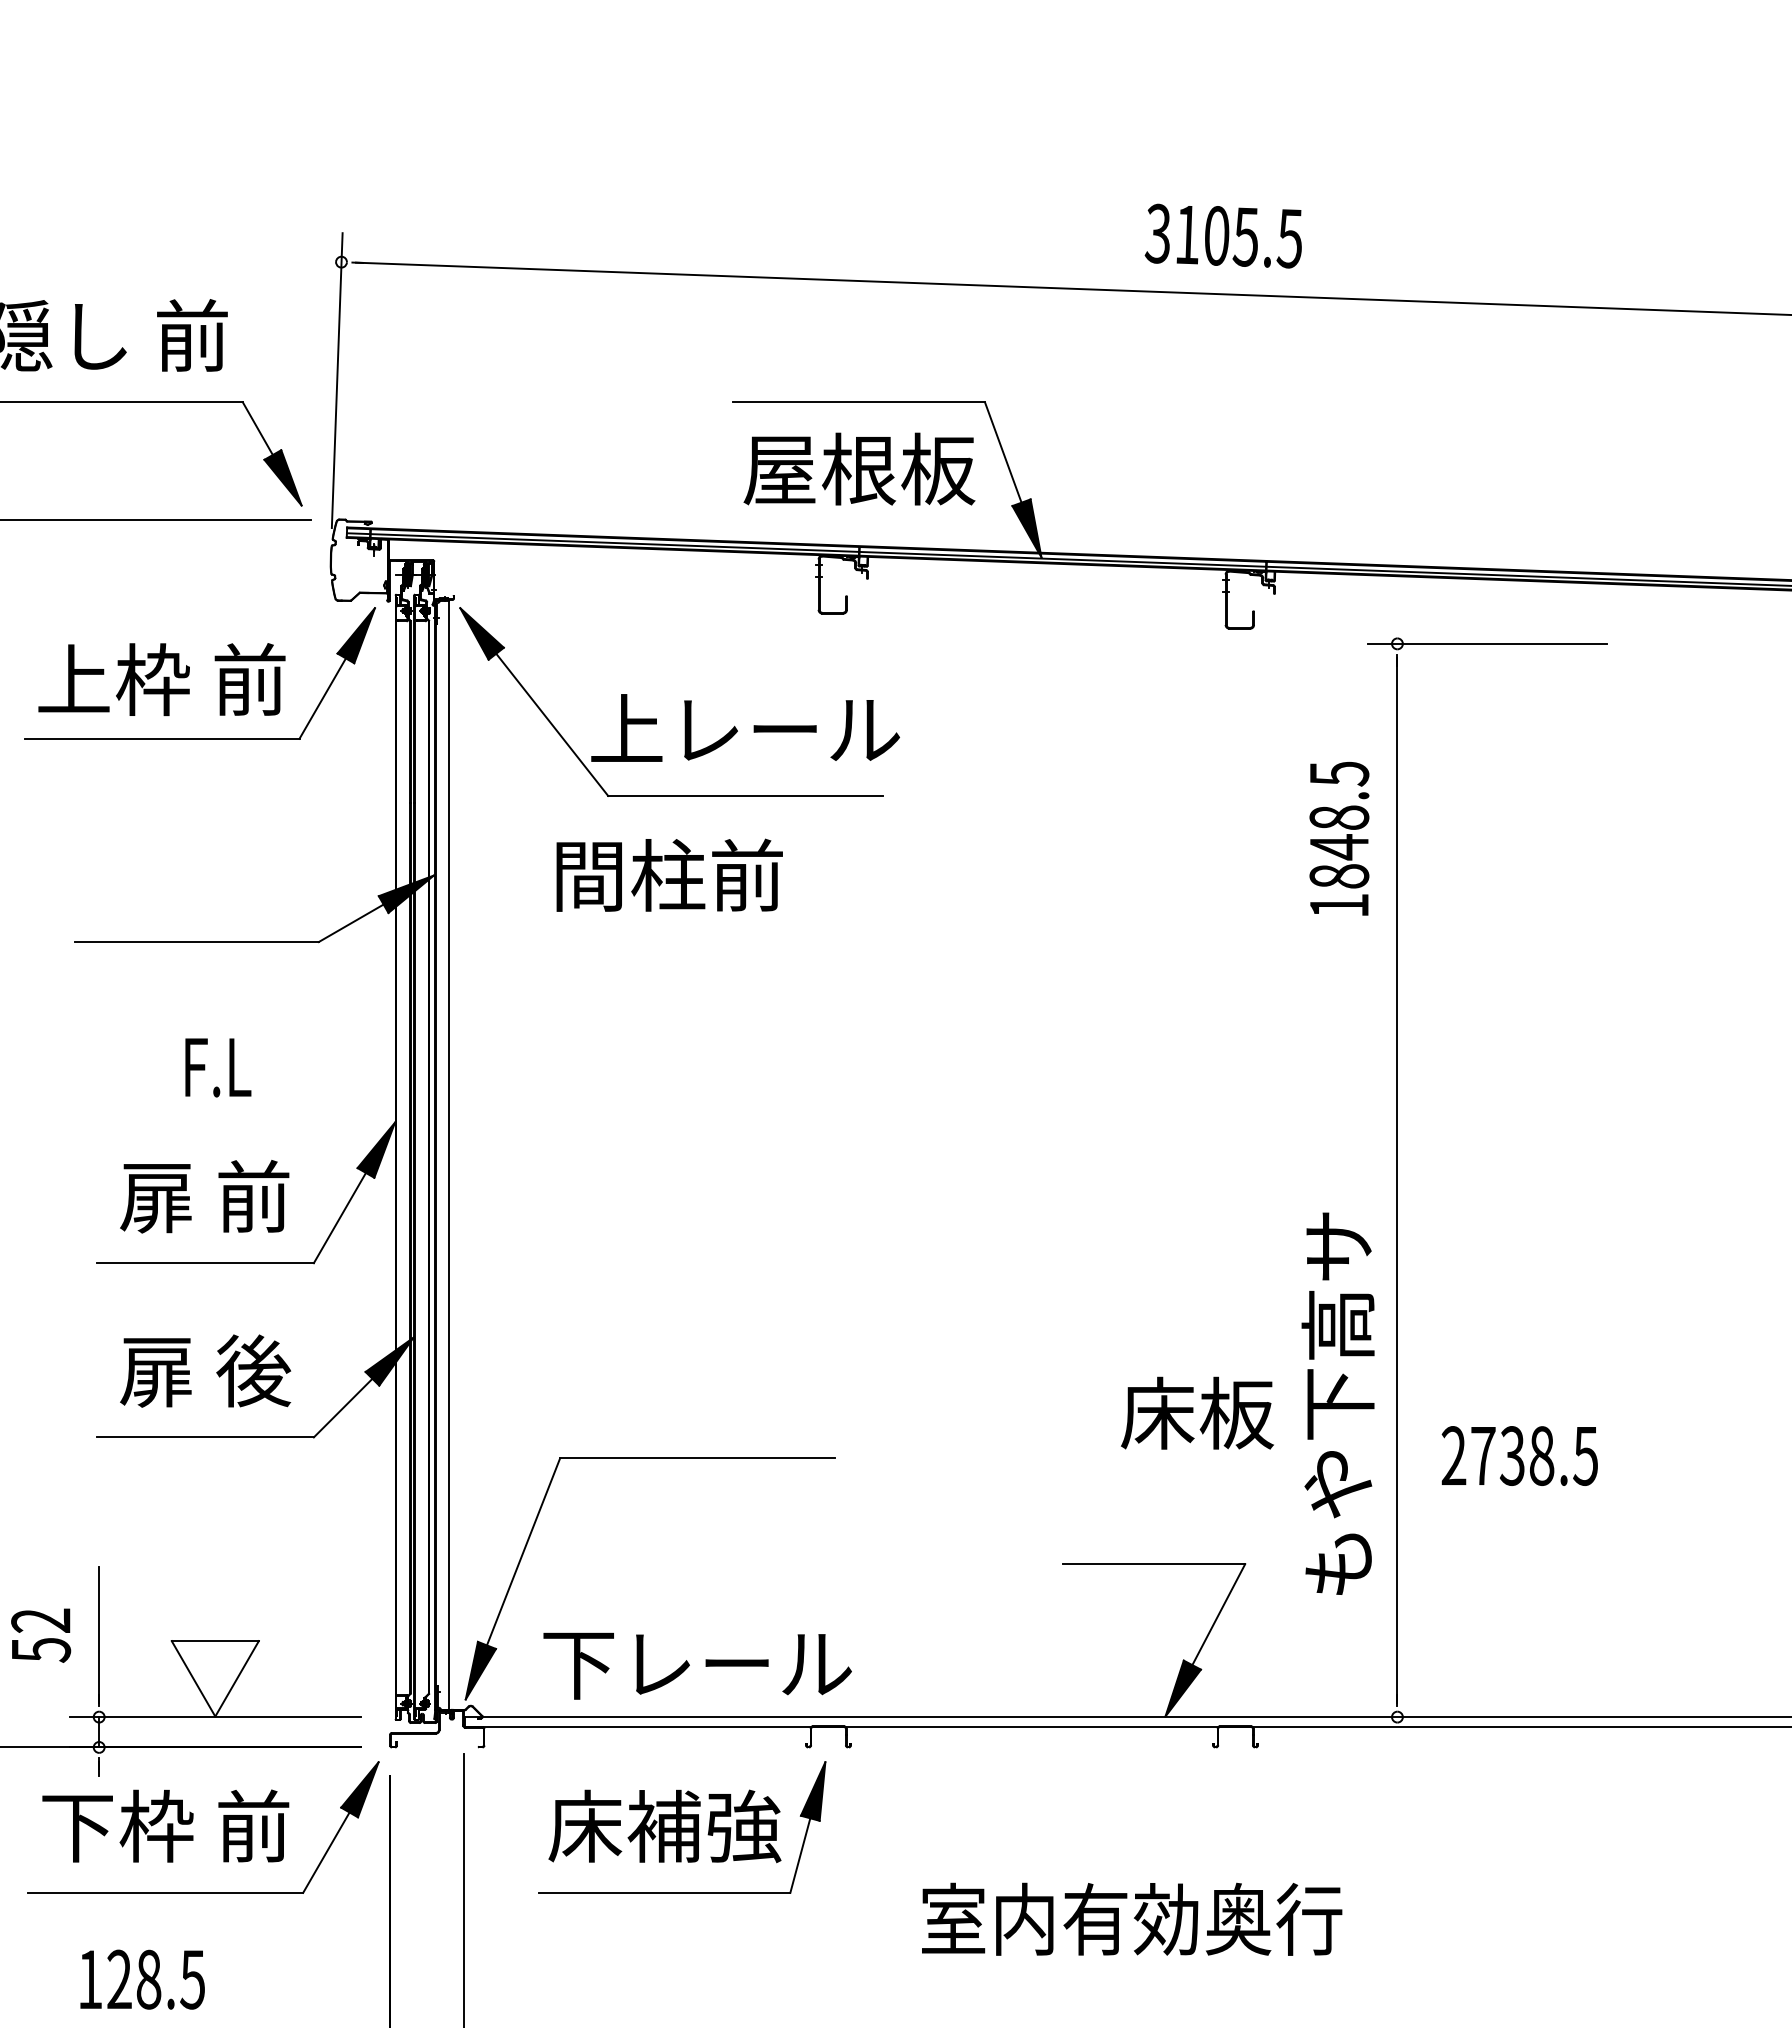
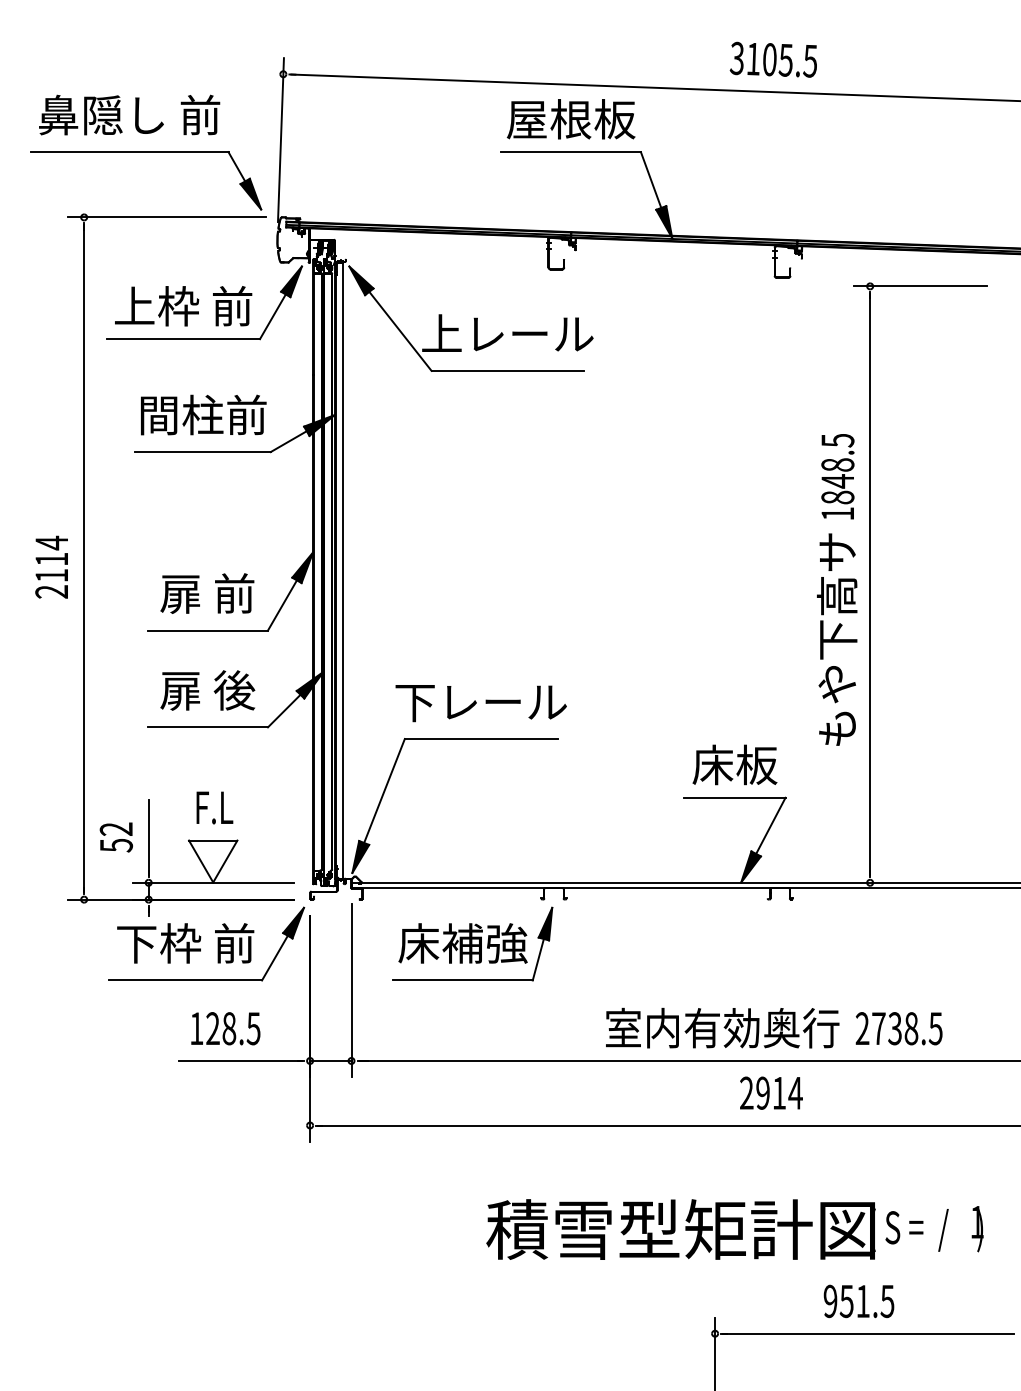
text: (858, 469) -> (570, 119), moved
text: (1338, 838) -> (837, 476), moved
text: (669, 874) -> (203, 414), moved
text: (217, 1066) -> (214, 807), moved
text: (1338, 1403) -> (837, 639), moved
text: (1196, 1412) -> (734, 764), moved
text: (1518, 1455) -> (898, 1028), moved
text: (696, 1666) -> (480, 703), moved
text: (1131, 1918) -> (722, 1027), moved
text: (142, 1979) -> (225, 1028), moved

